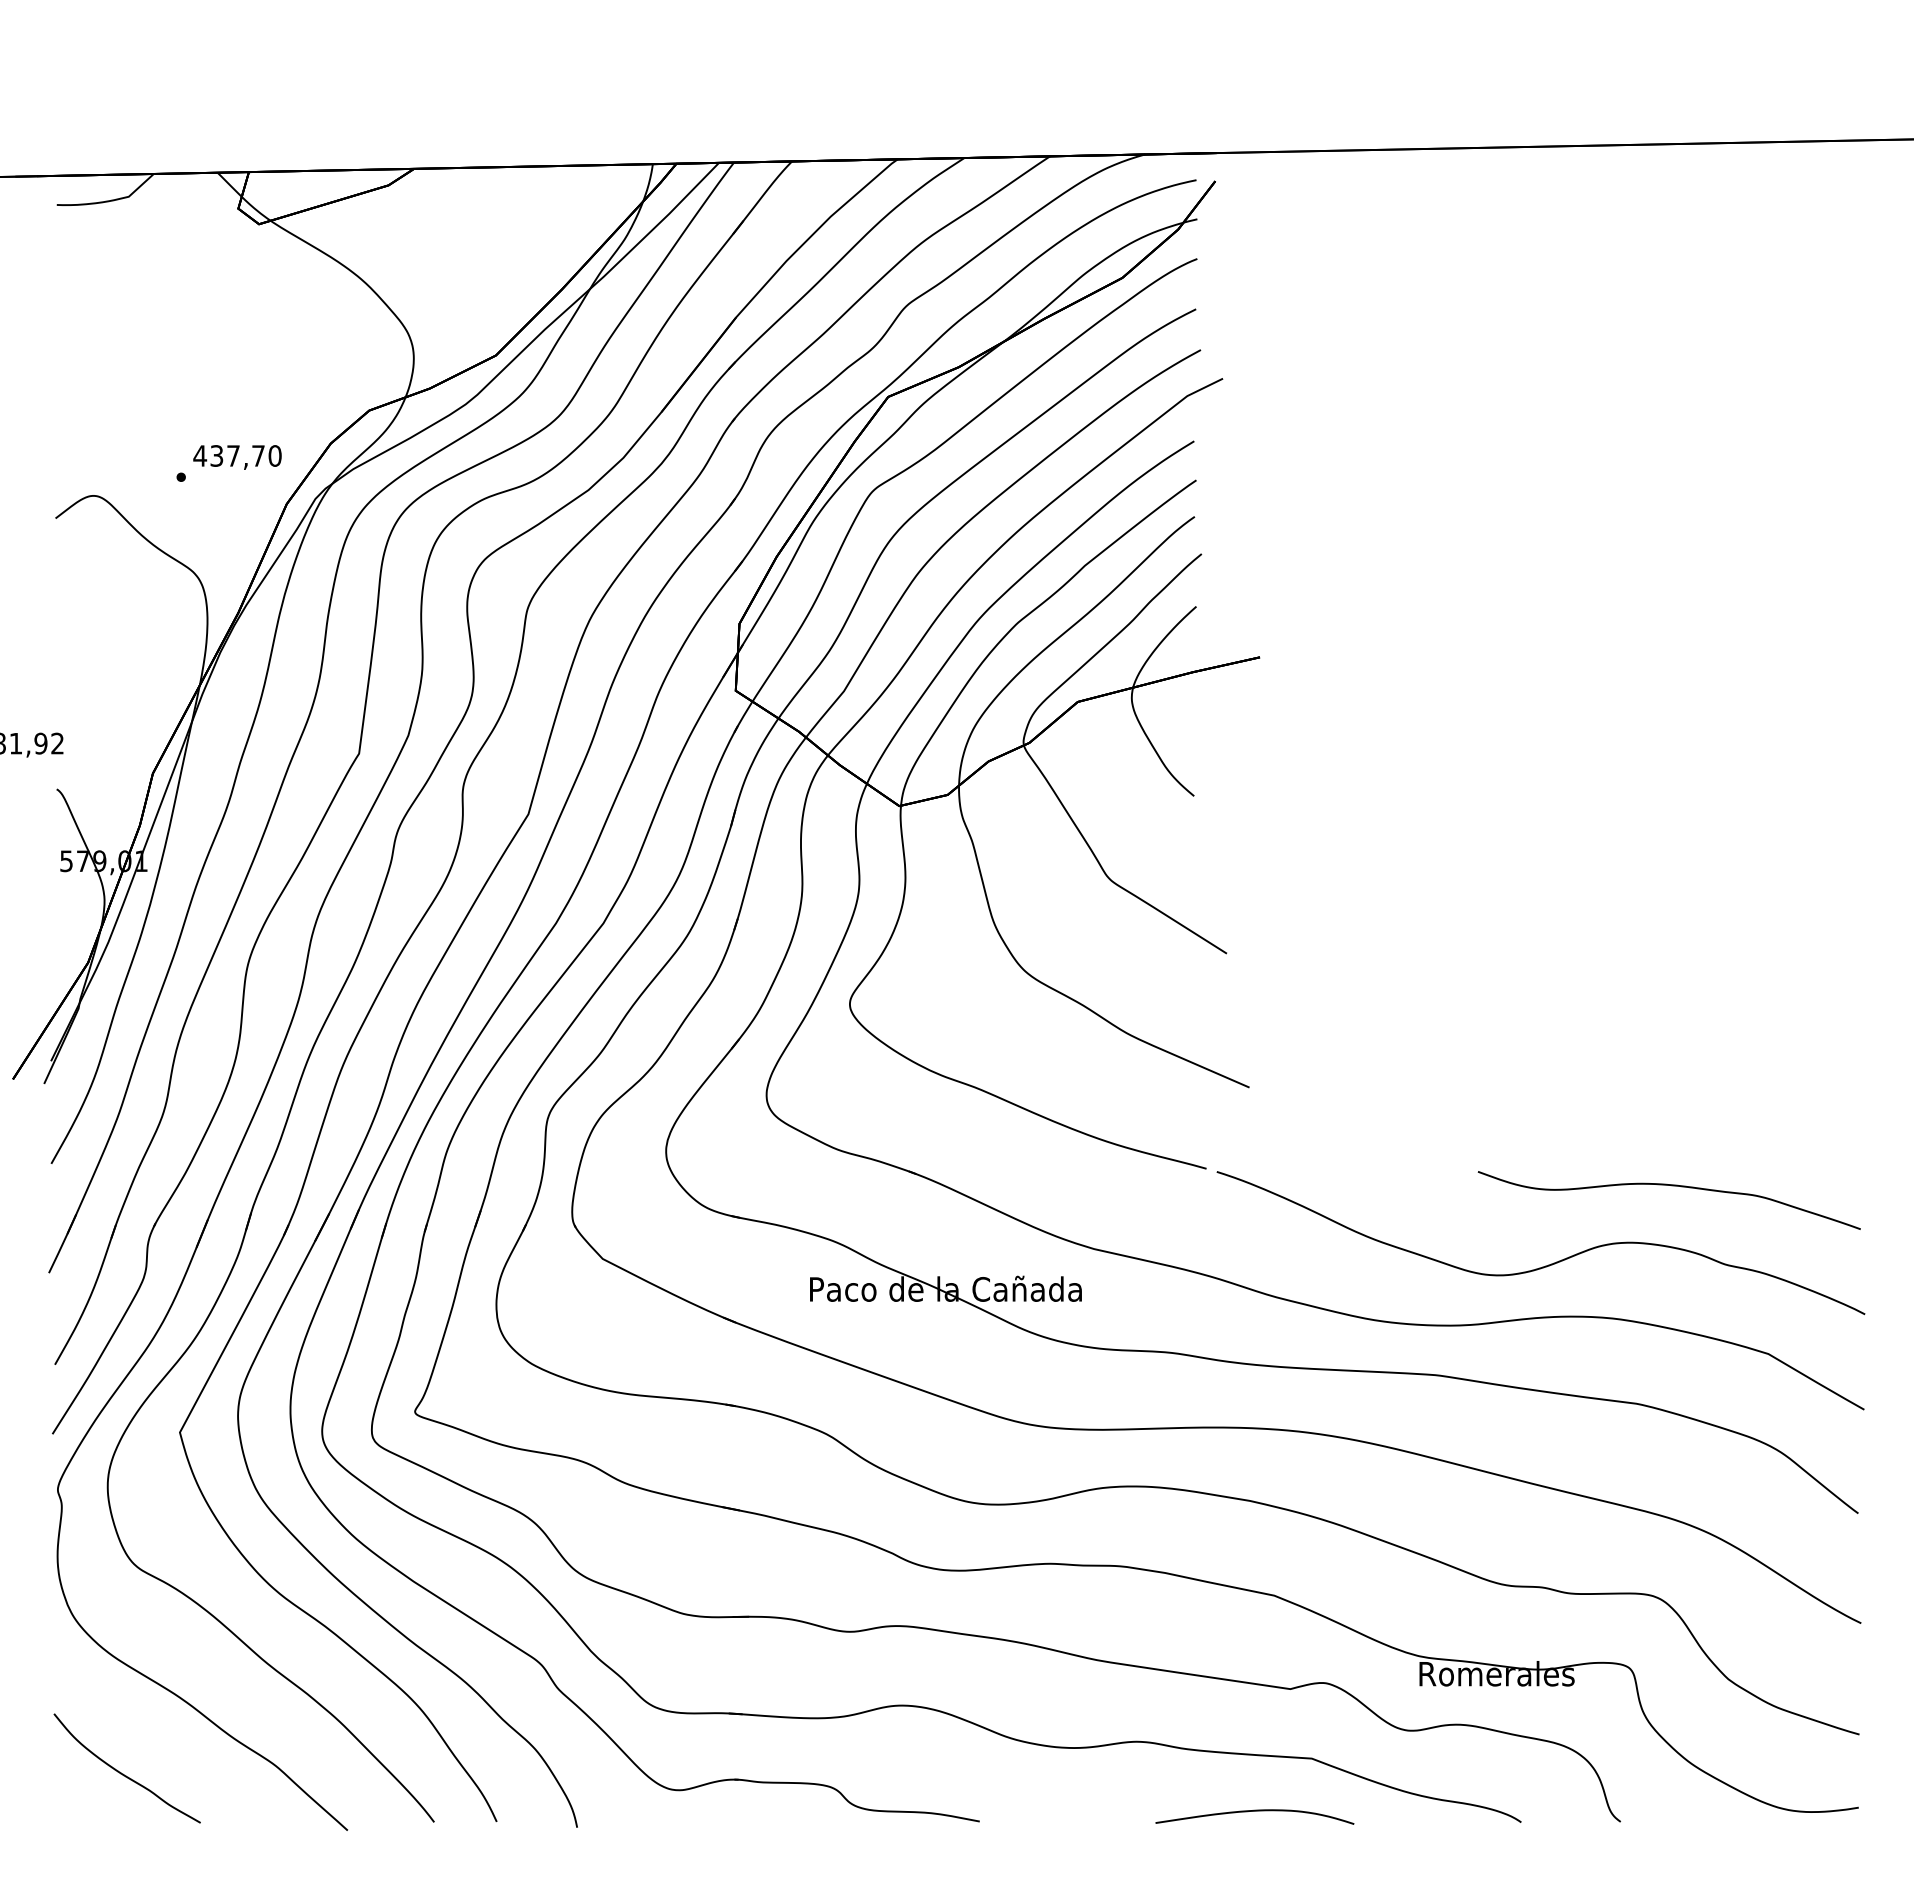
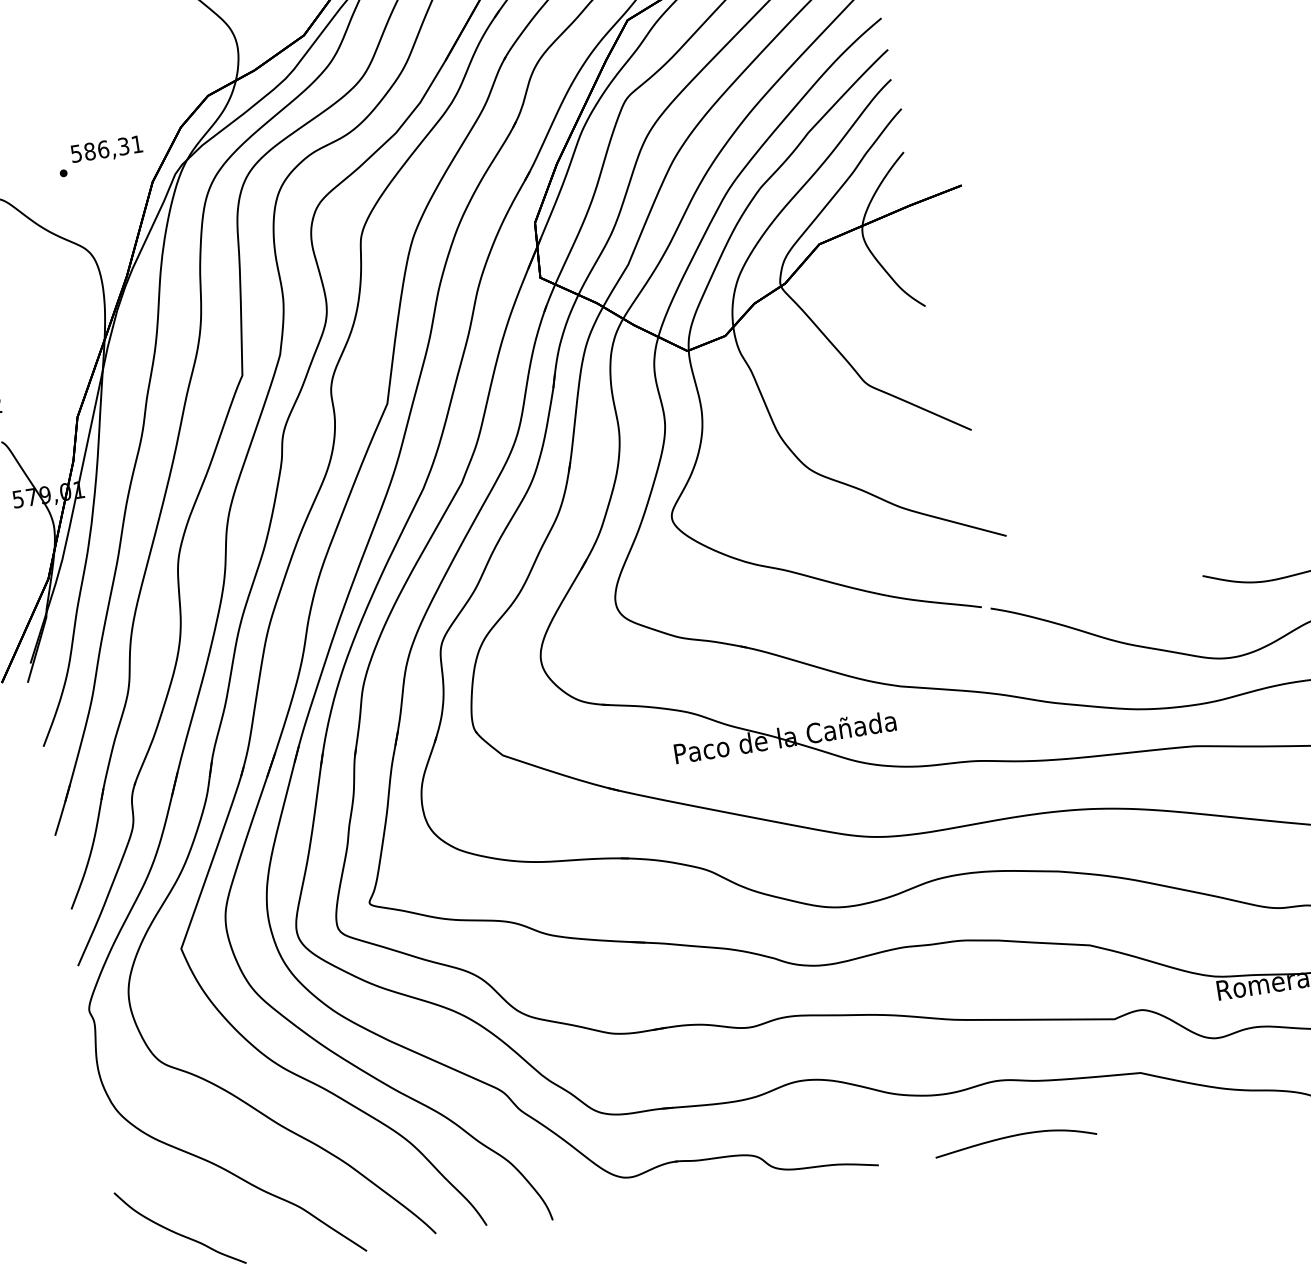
text: (237, 455) -> (106, 148), 437,70 -> 586,31
curve: (1254, 1811) -> (1014, 1136), moved

